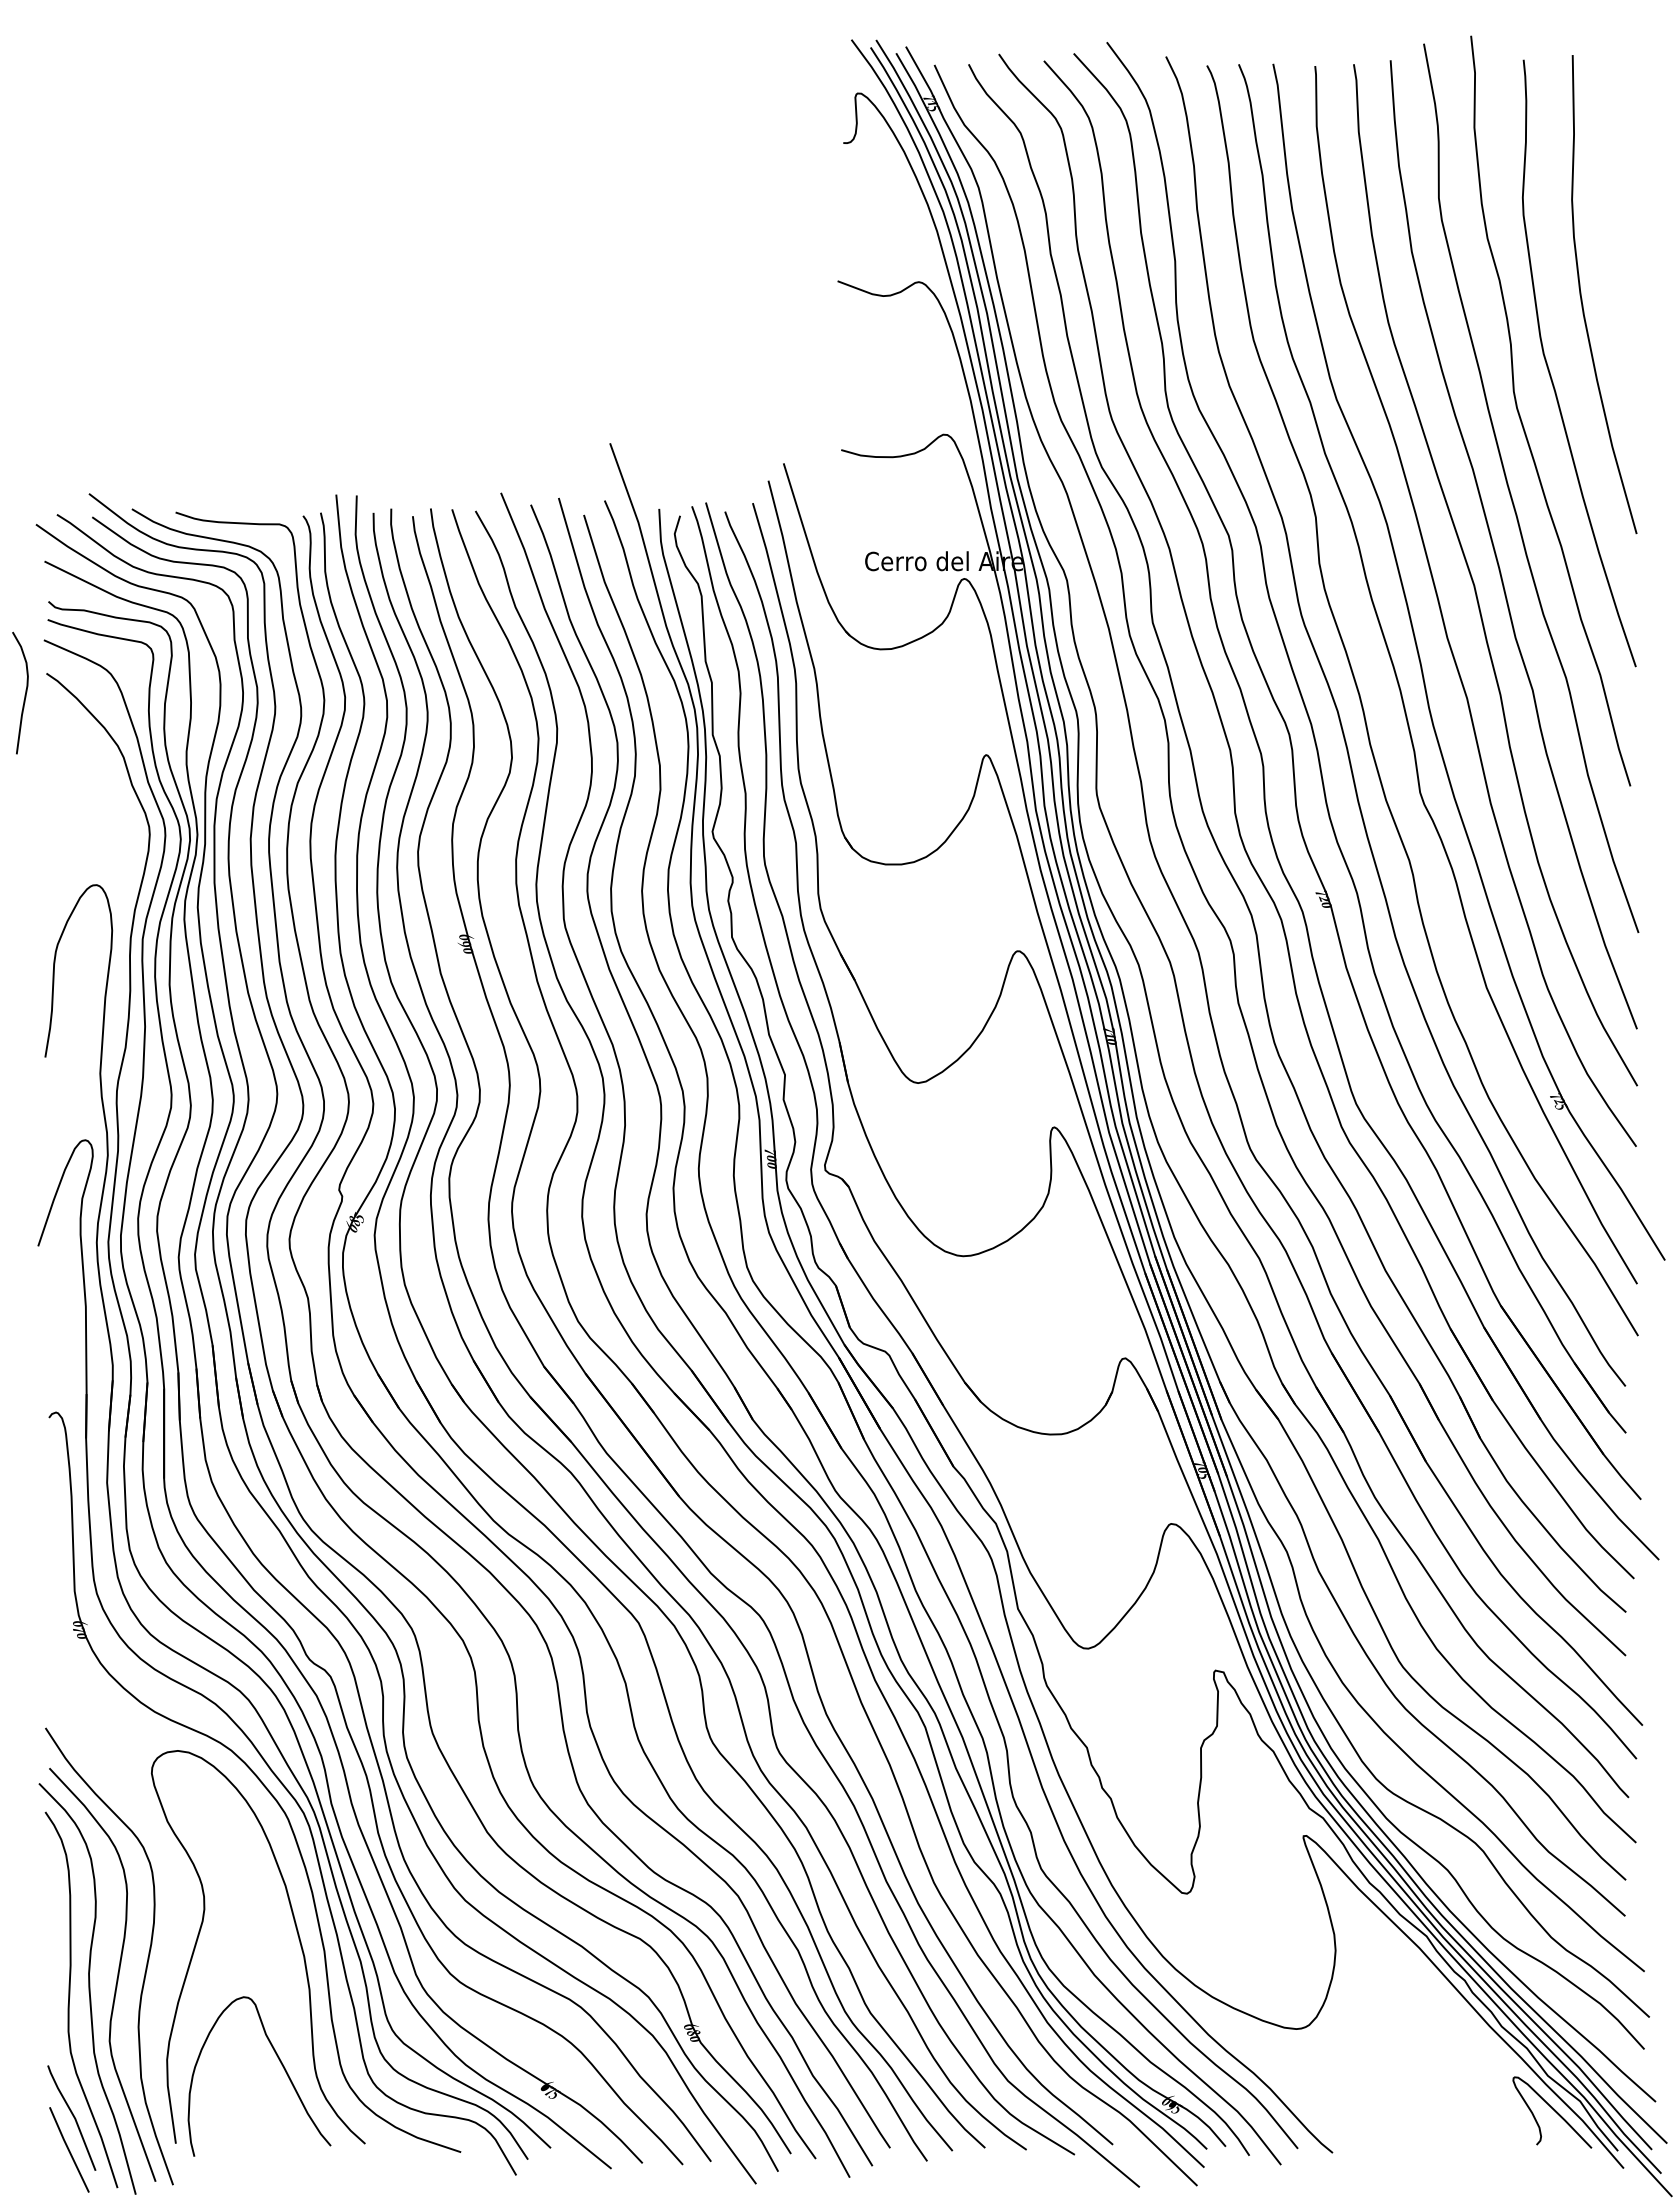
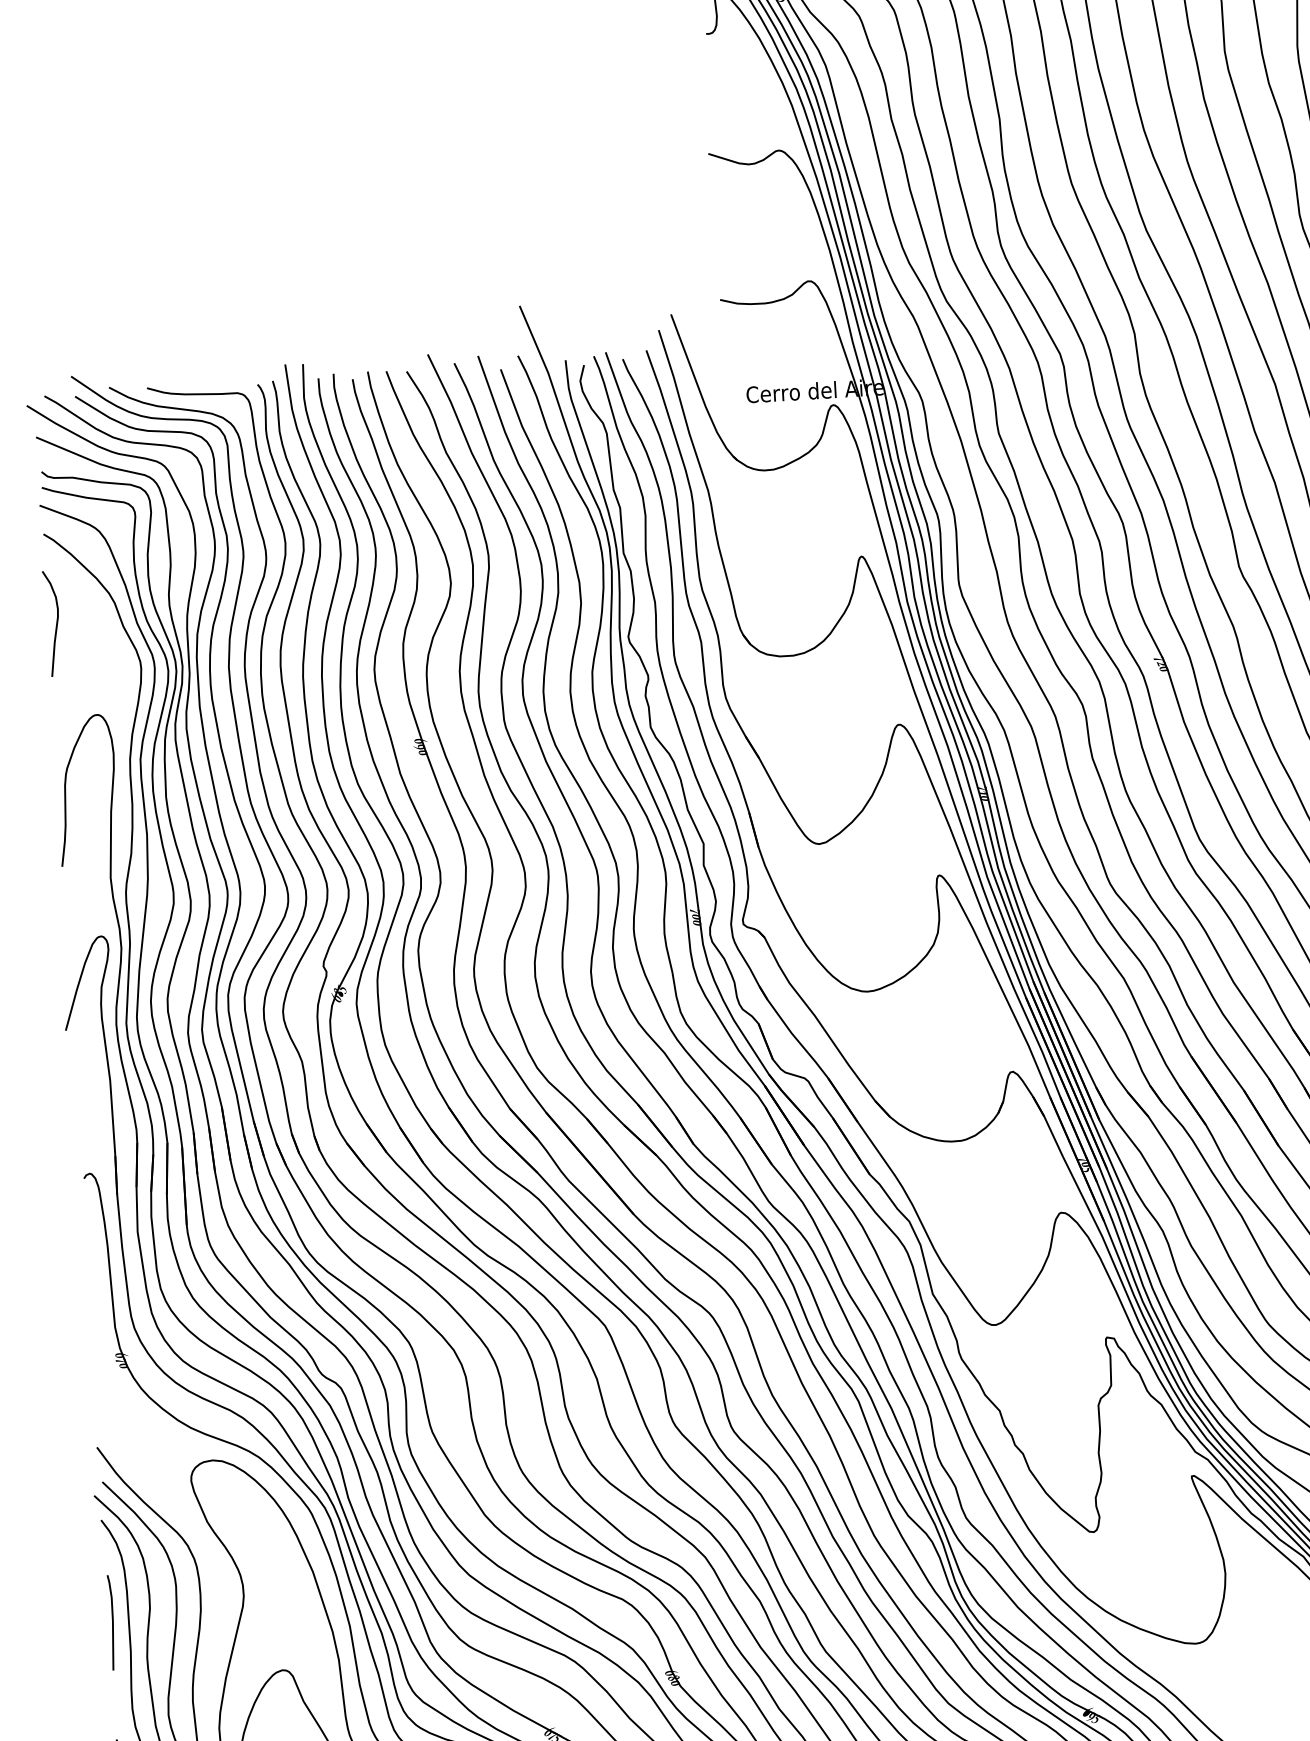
curve: (24, 694) -> (55, 624), moved
line: (51, 1930) -> (112, 1622), added

